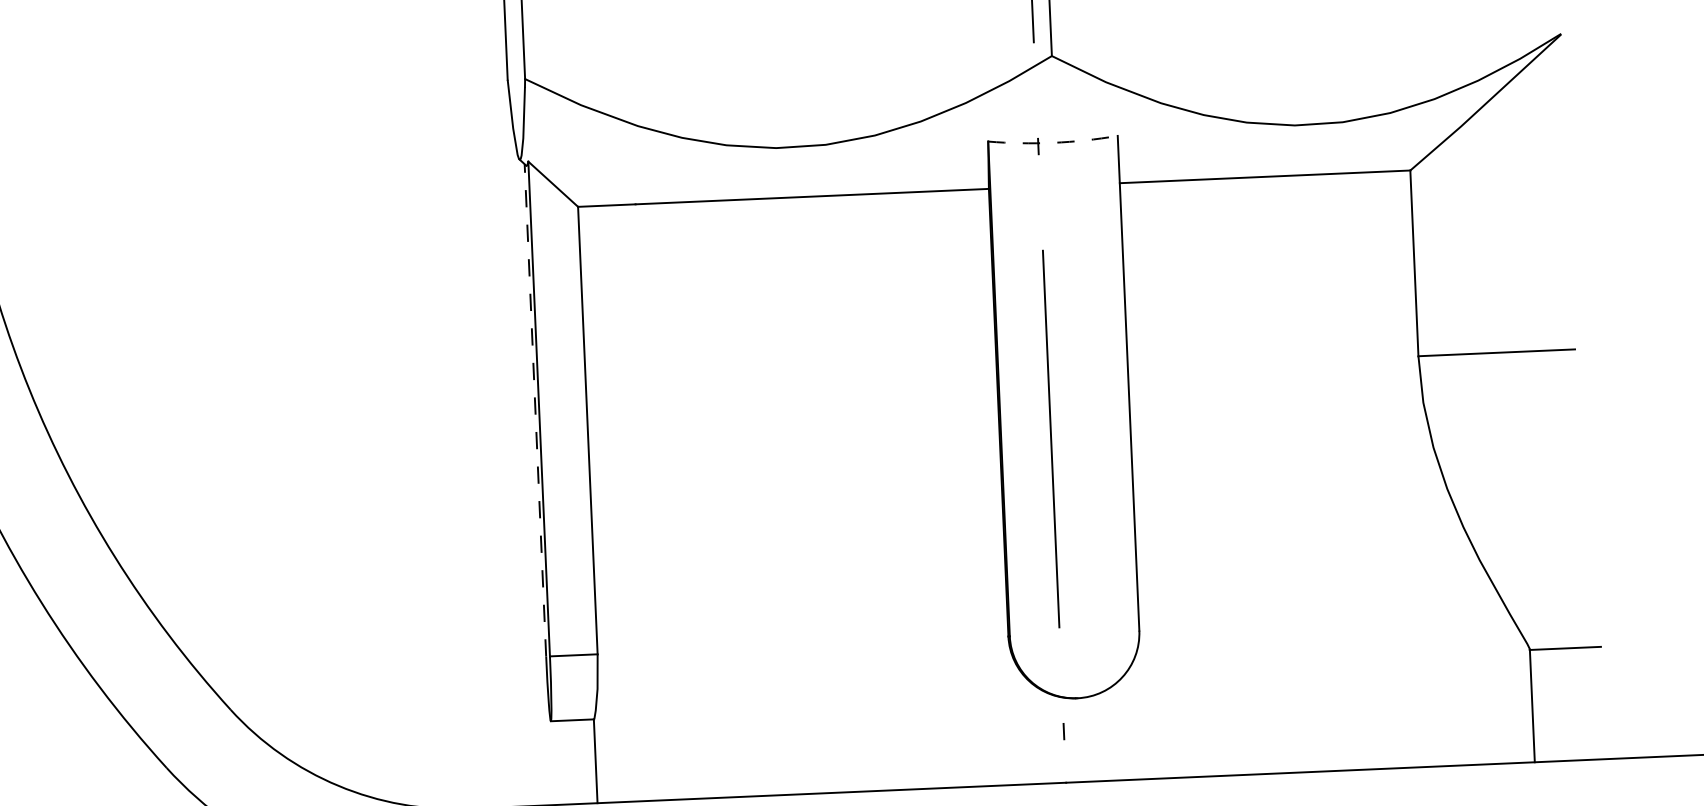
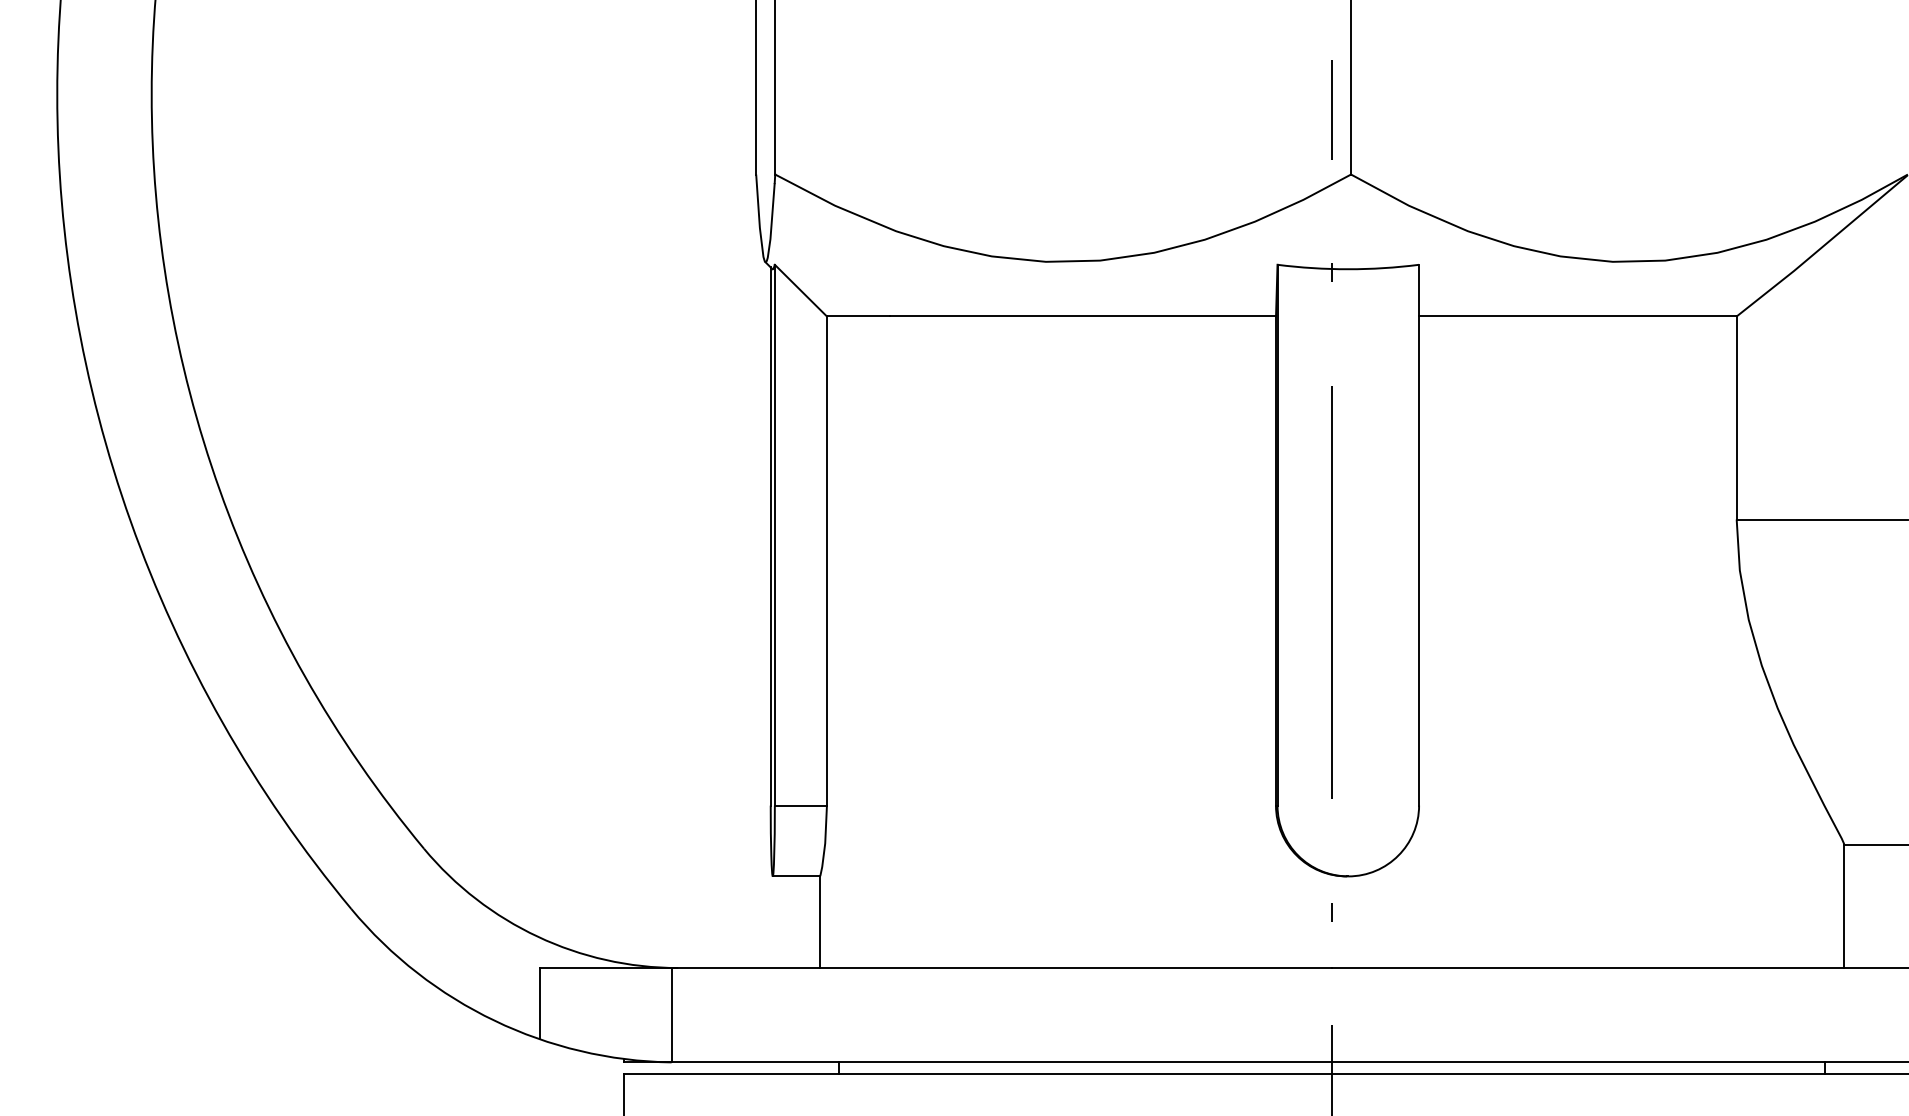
arc: (1053, 143) -> (1348, 269), dashed -> solid
line: (535, 410) -> (770, 536), dashed -> solid

